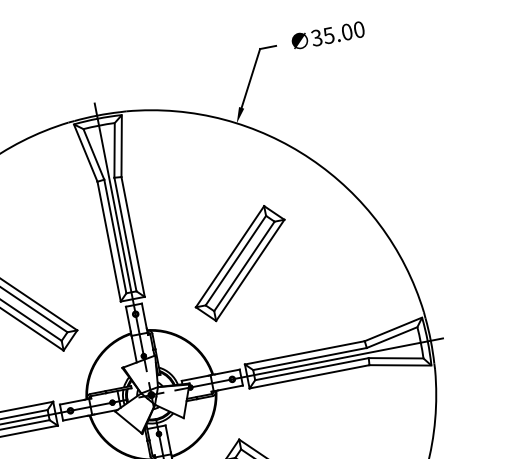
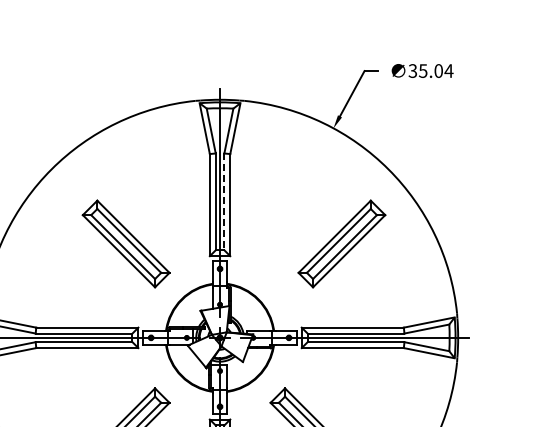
text: (358, 29) -> (448, 70), 35.00 -> 35.04
line: (125, 235) -> (224, 202), solid -> dashed
part: (239, 263) -> (341, 243), moved

